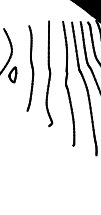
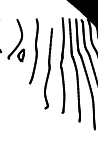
part: (48, 73) -> (48, 68), moved

